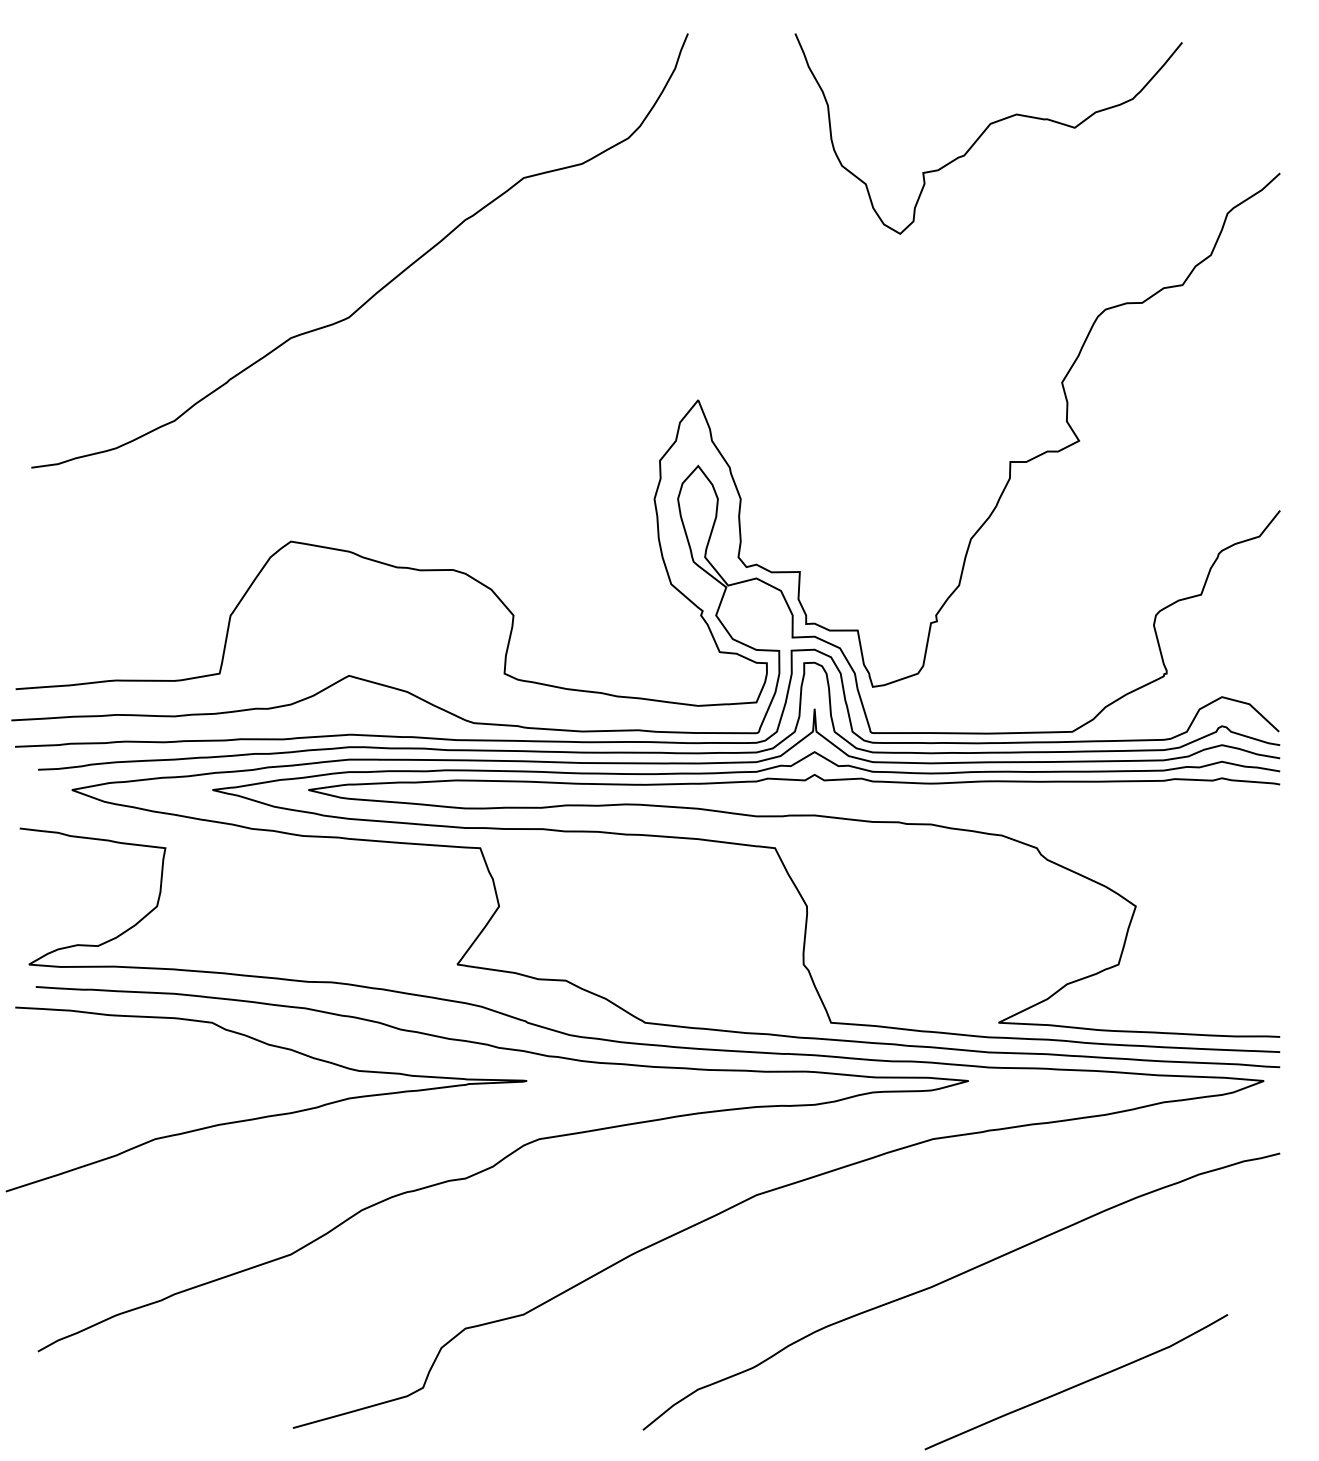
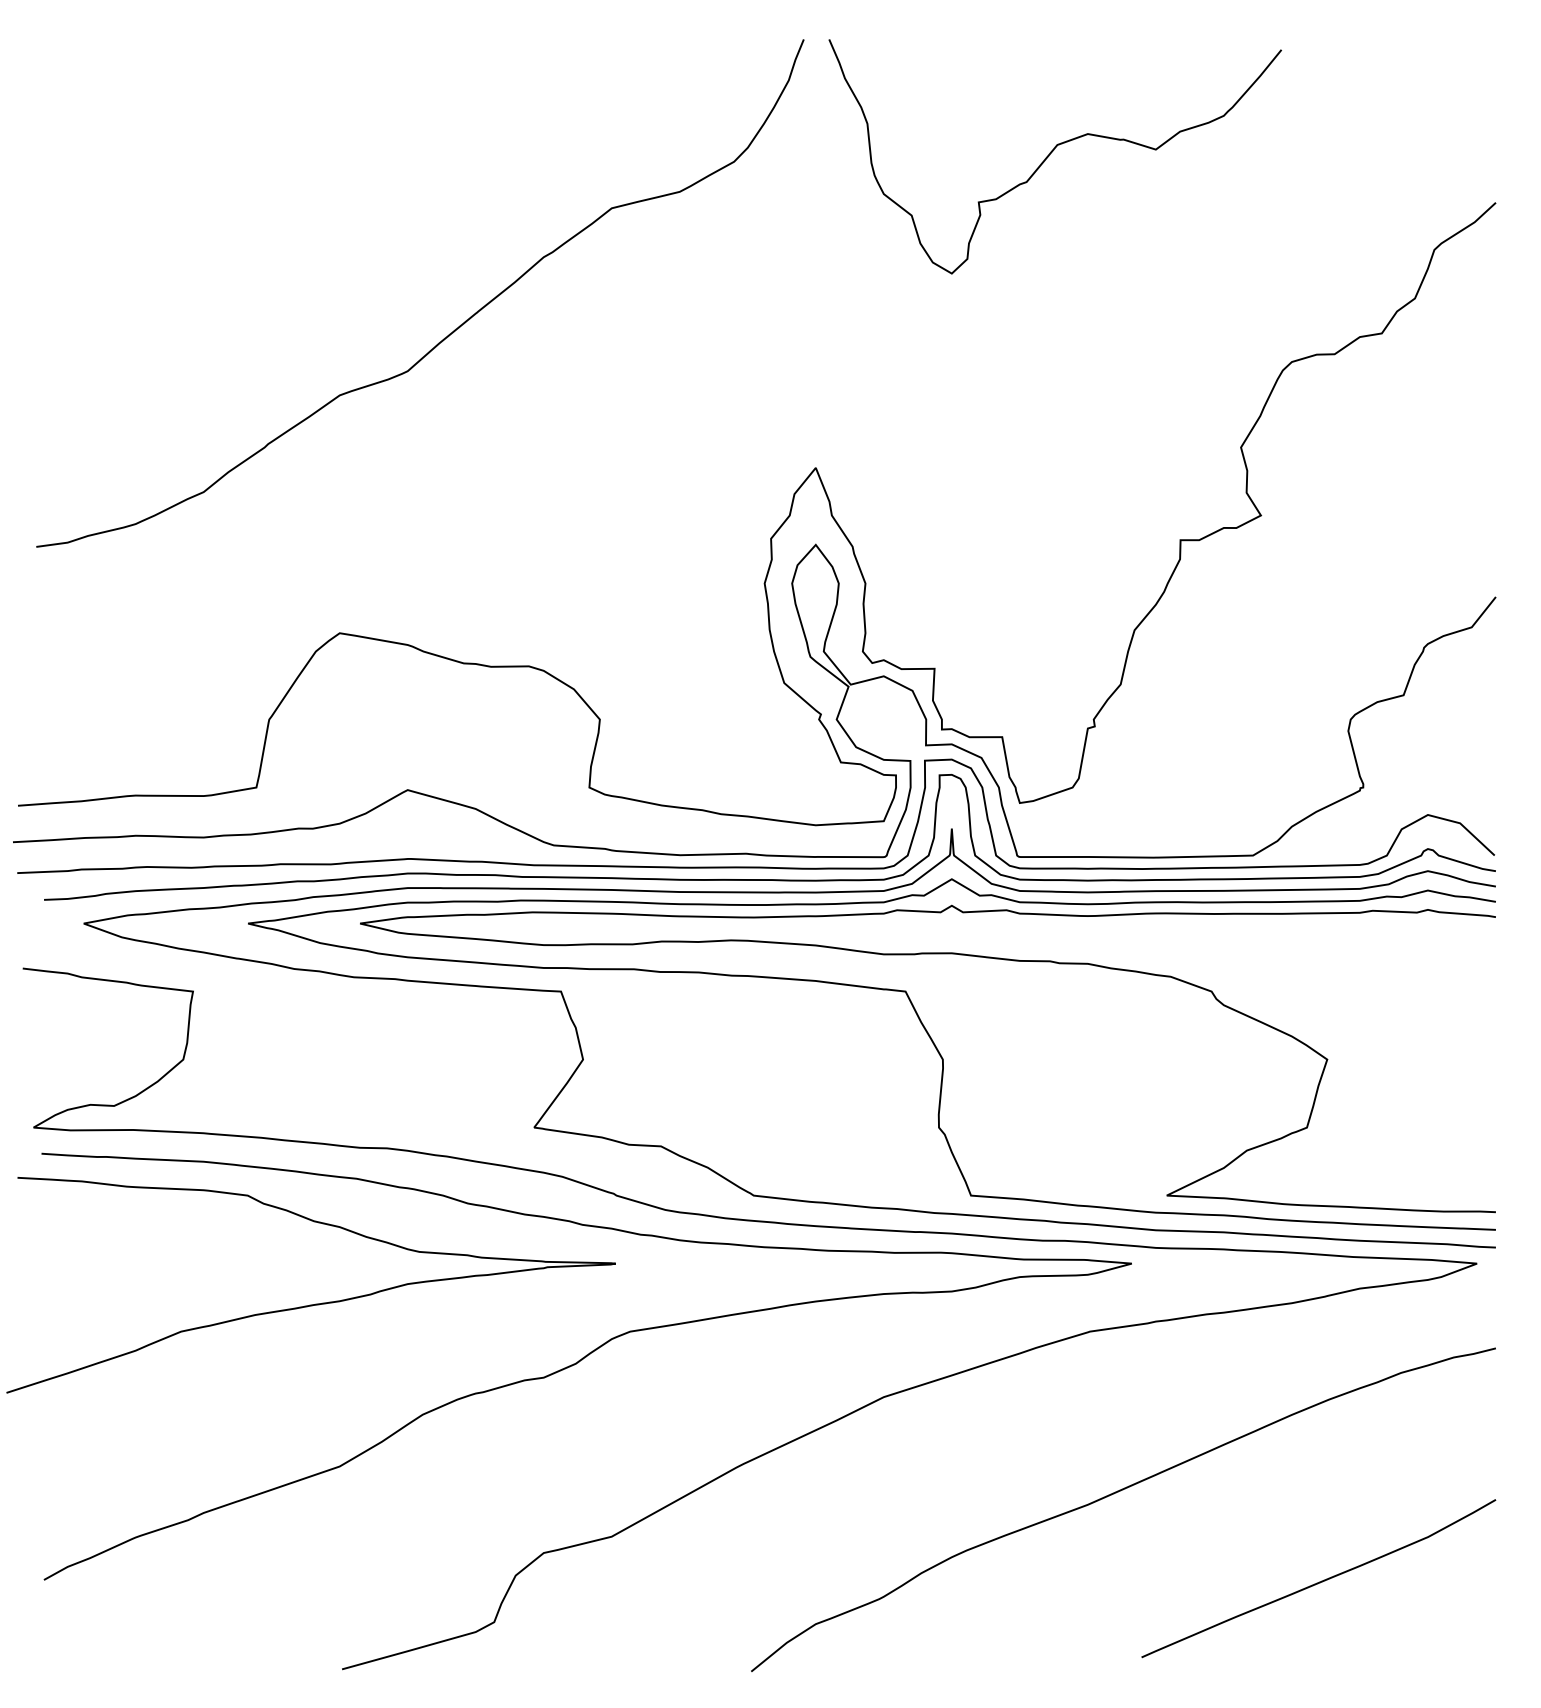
curve: (985, 131) -> (1051, 153), moved
curve: (1077, 1384) -> (1319, 1581), moved

